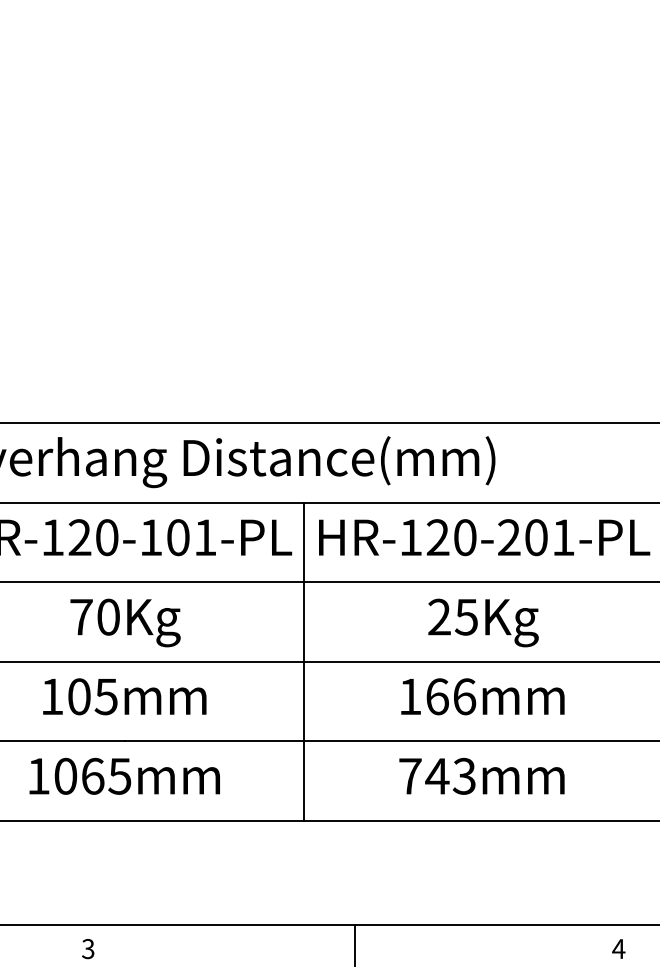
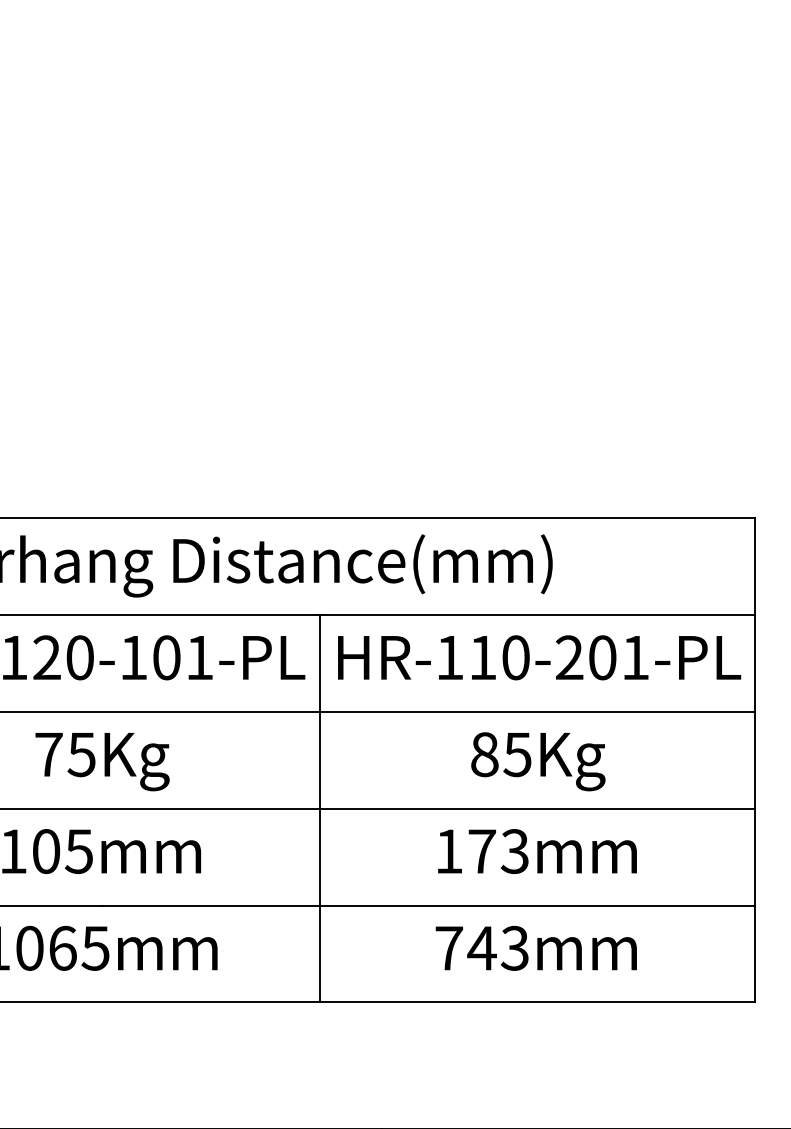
text: (437, 537) -> (482, 657), HR-120-201-PL -> HR-110-201-PL
text: (107, 616) -> (80, 753), 70Kg -> 75Kg
text: (439, 616) -> (484, 753), 25Kg -> 85Kg
text: (451, 696) -> (499, 851), 166mm -> 173mm

